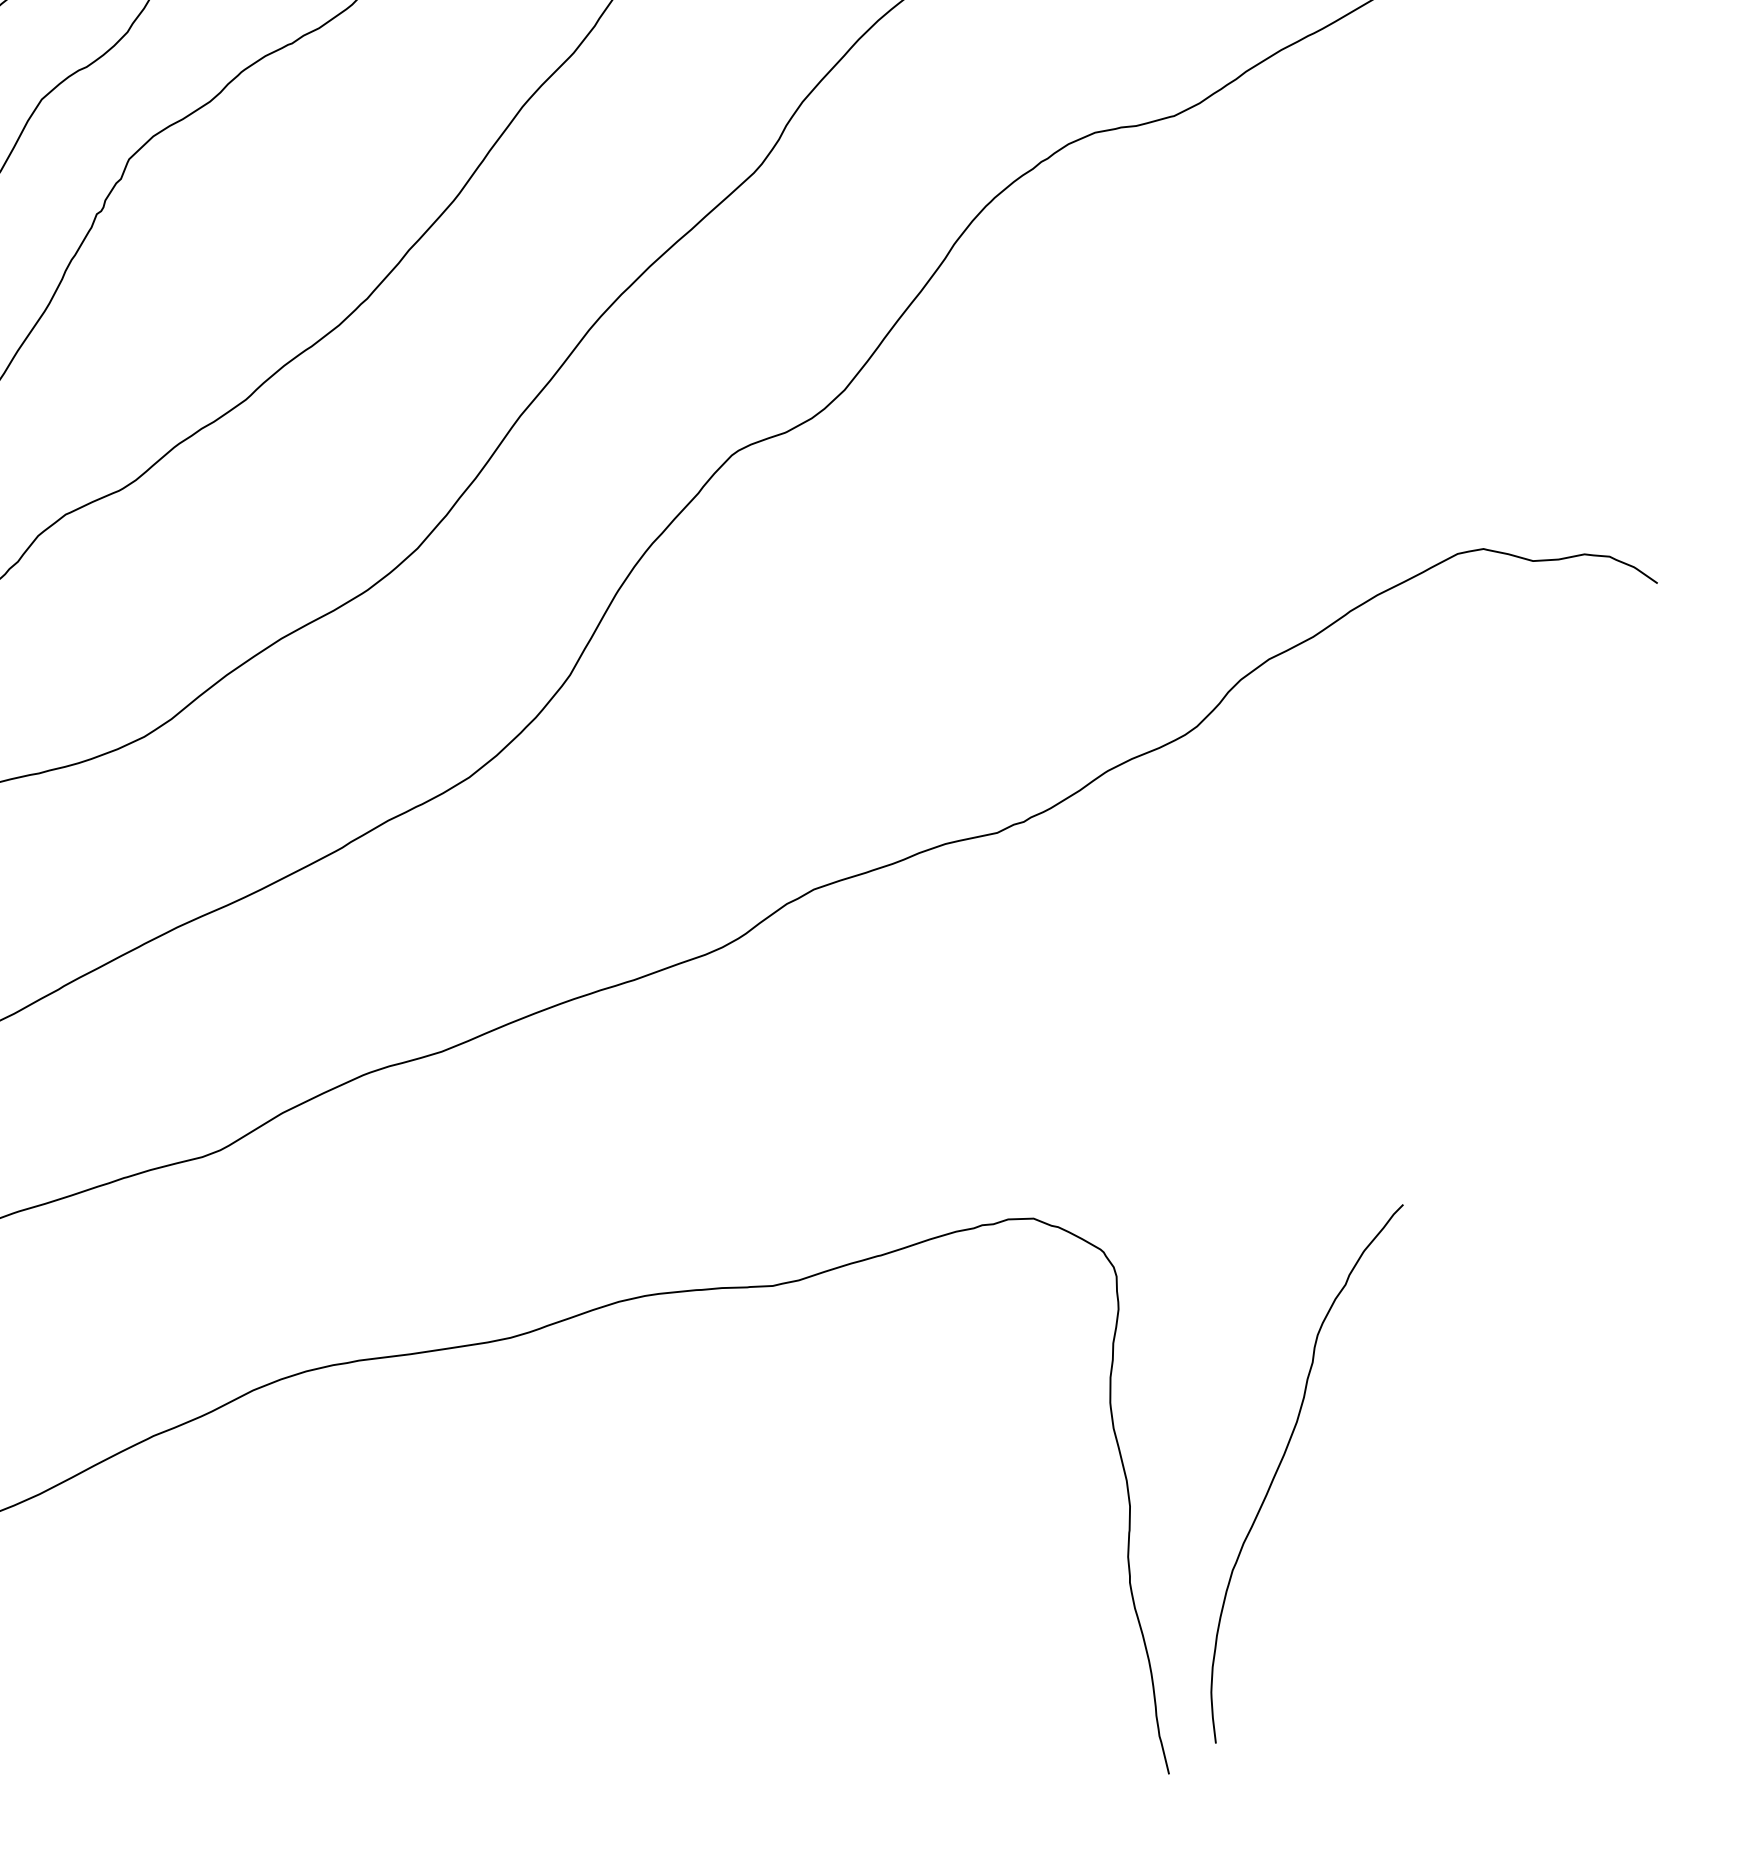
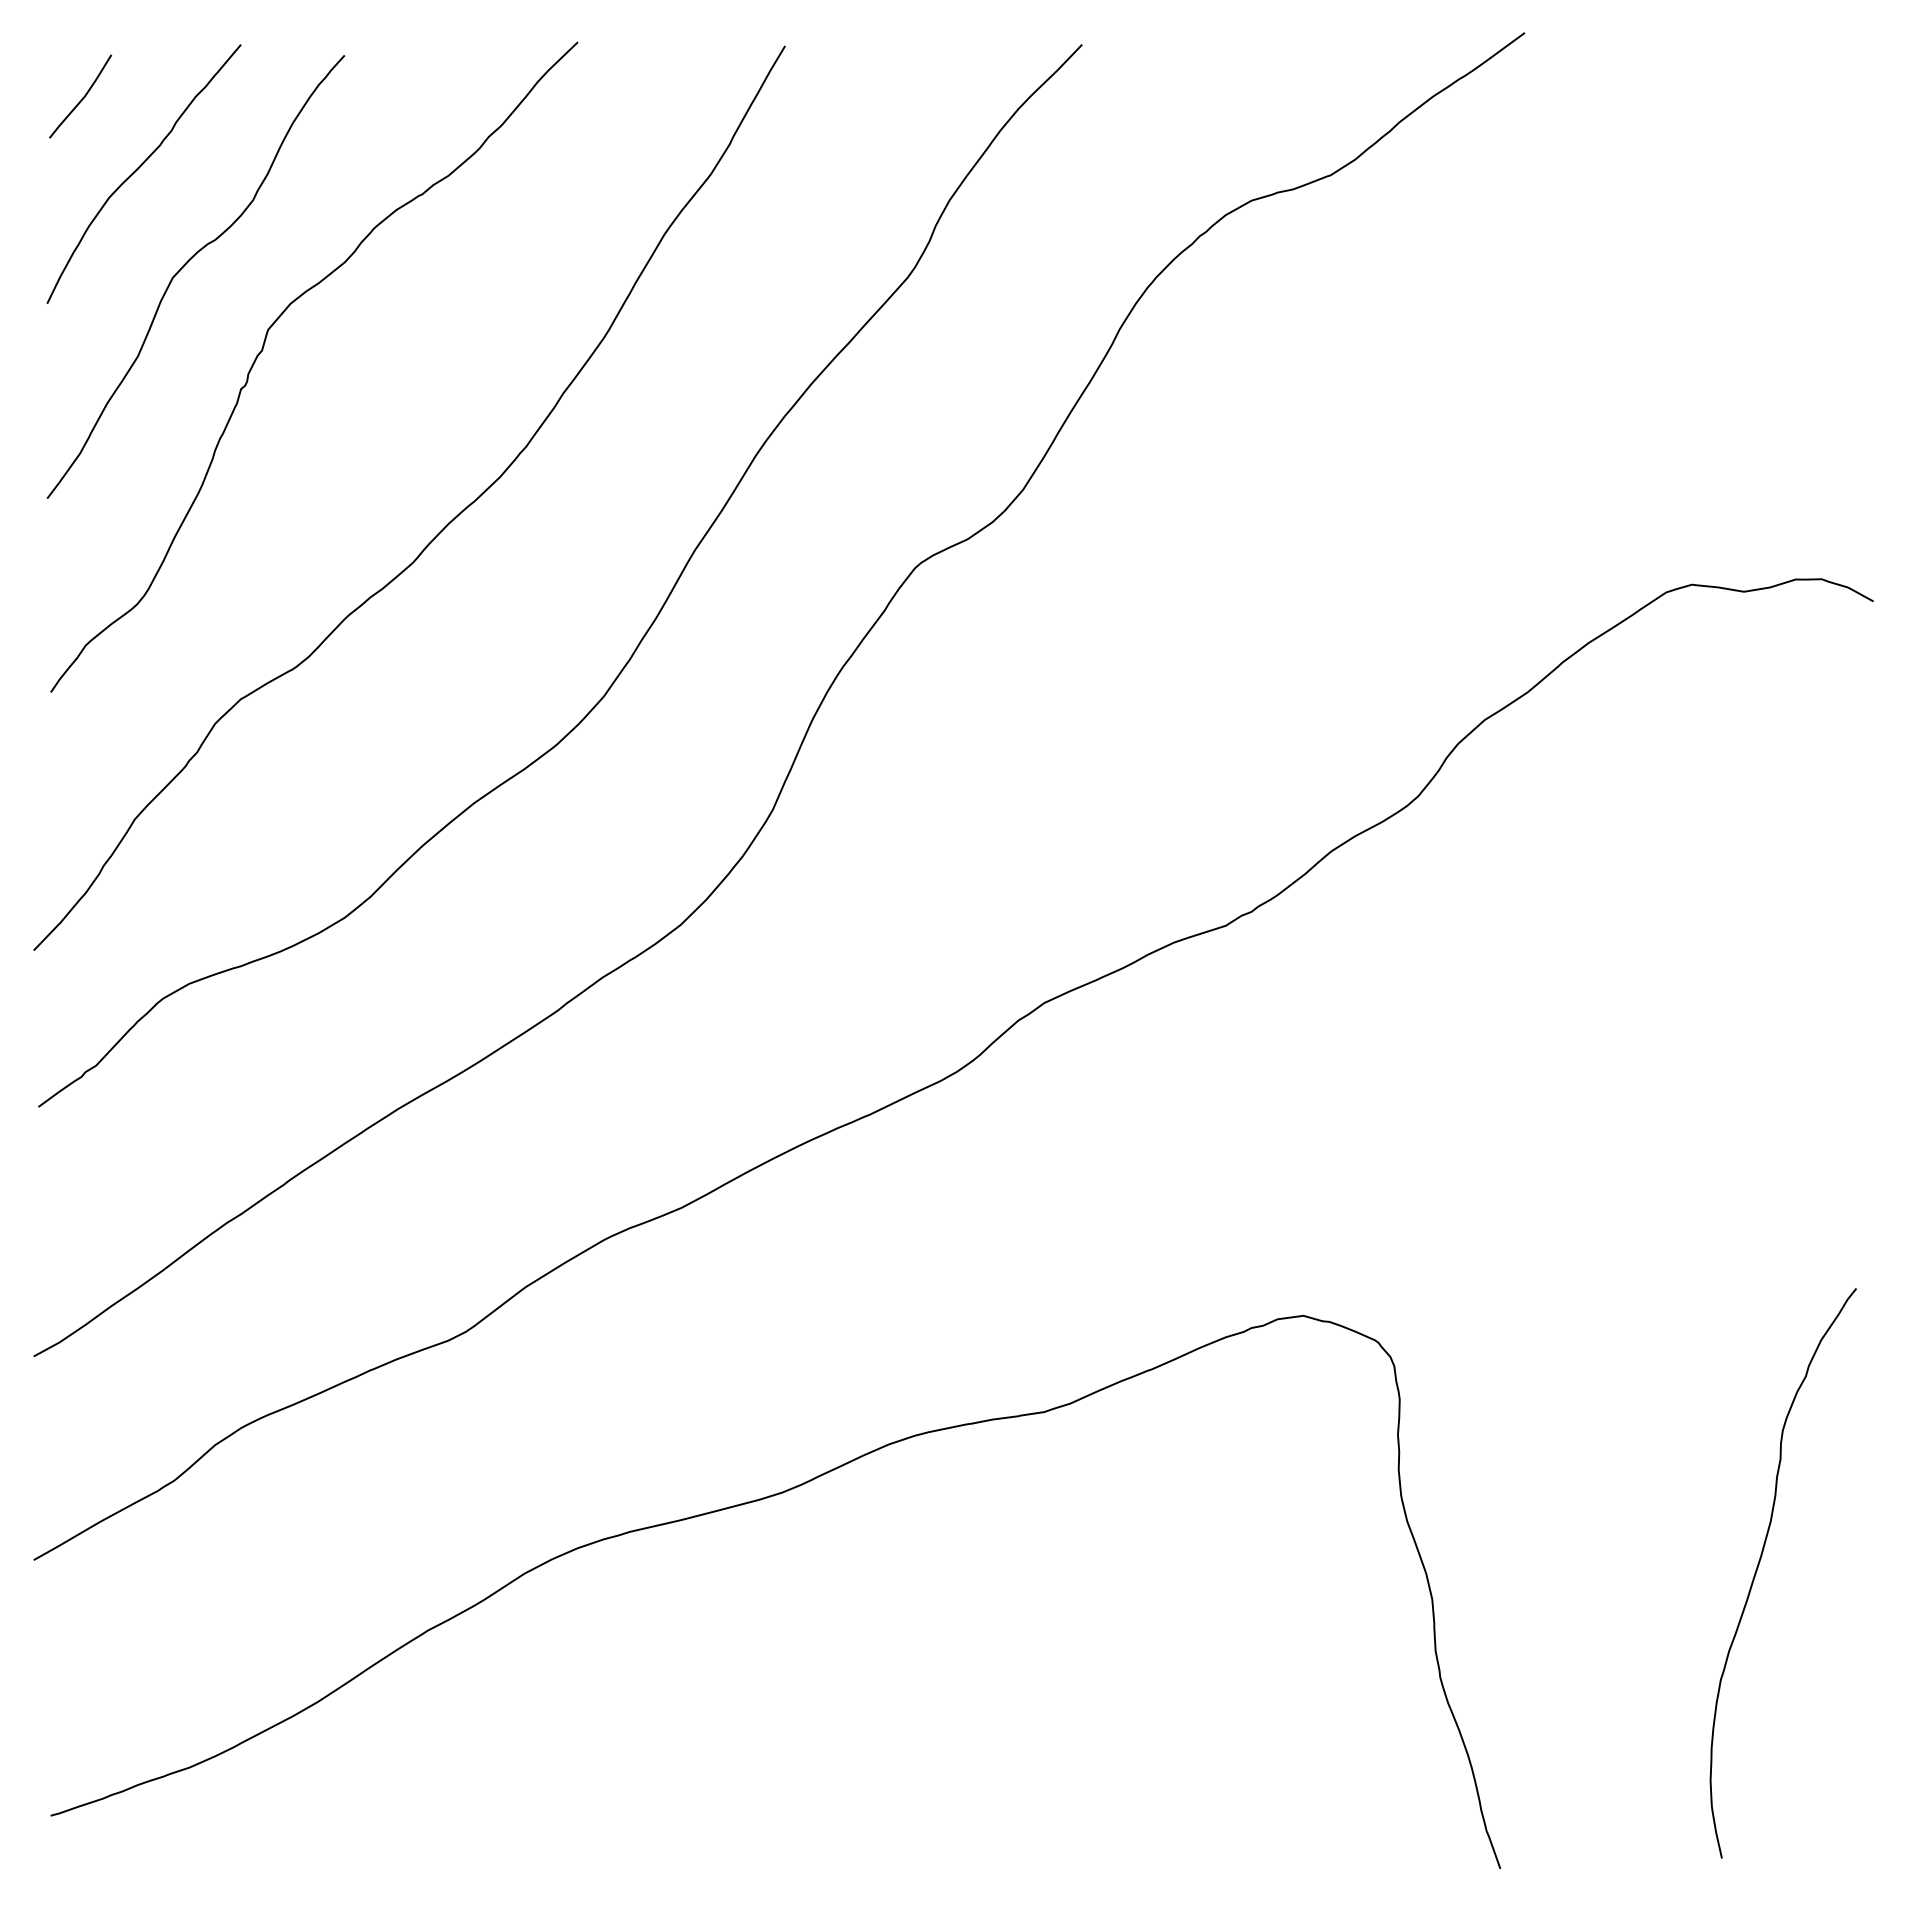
curve: (1281, 1463) -> (1759, 1565), moved

